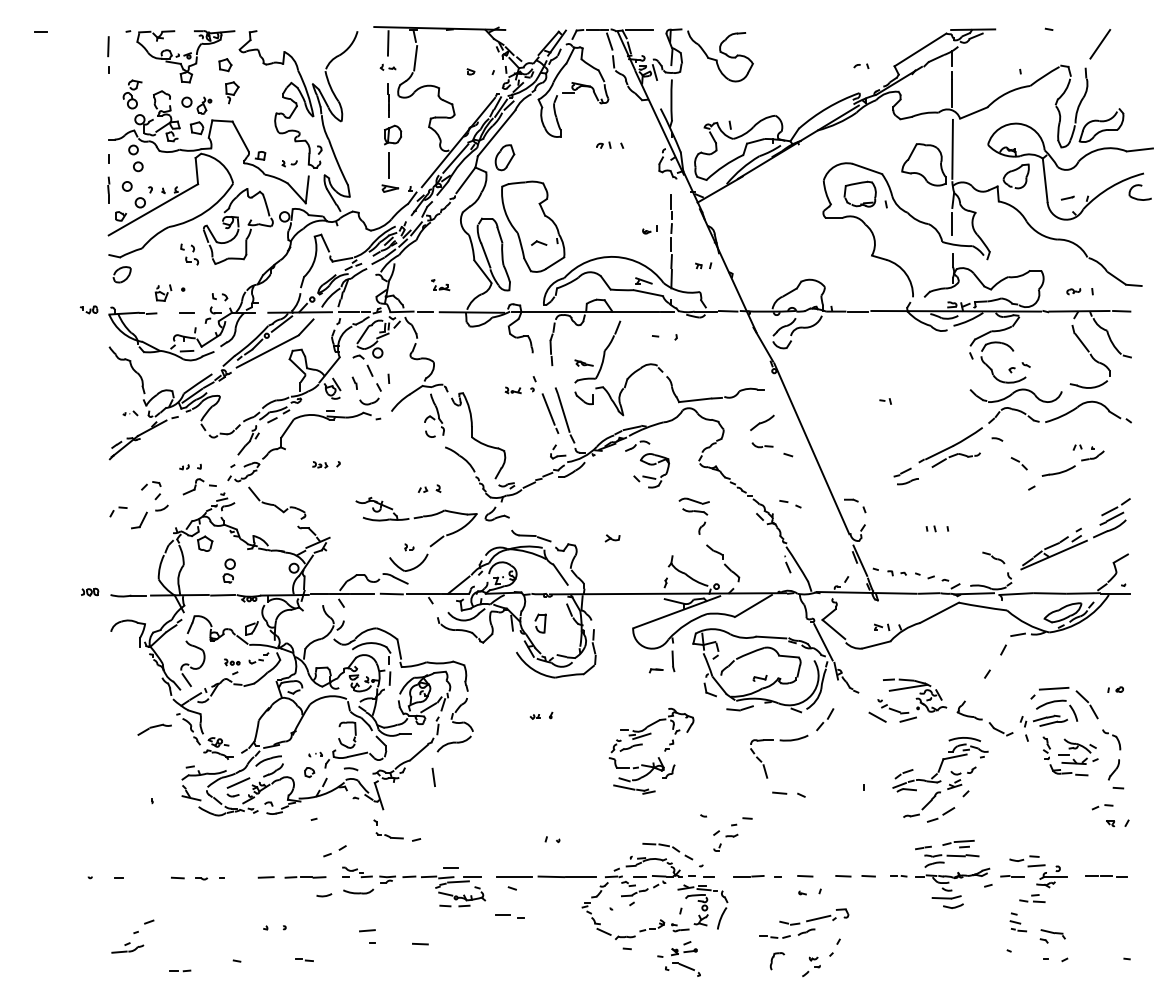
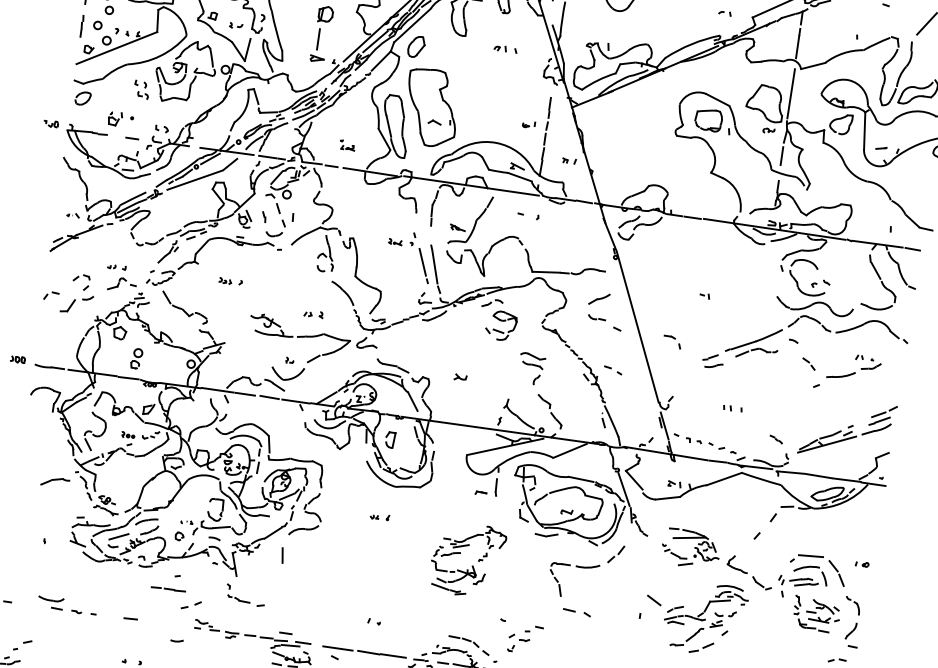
part: (1073, 291) -> (768, 130), moved
part: (855, 505) -> (672, 341), moved
part: (993, 557) -> (776, 439), size x0.7
line: (877, 716) -> (654, 599), moved
line: (305, 877) -> (168, 589), moved
part: (358, 891) -> (51, 598), moved

